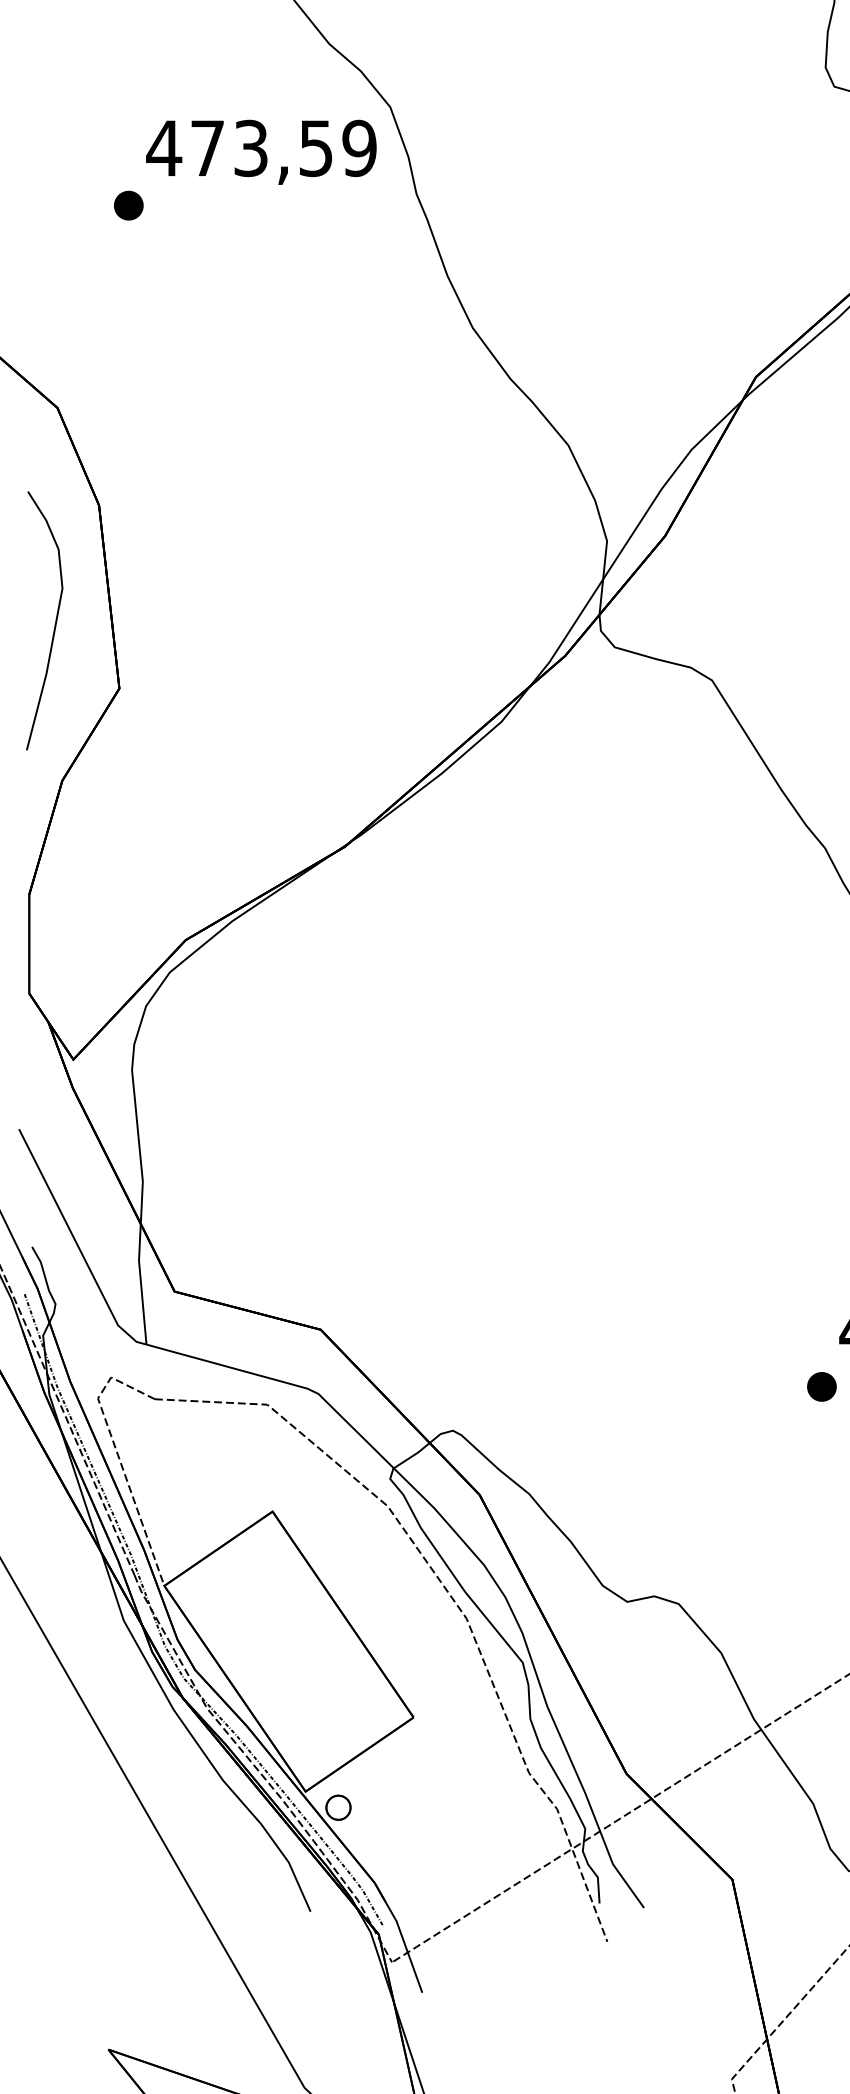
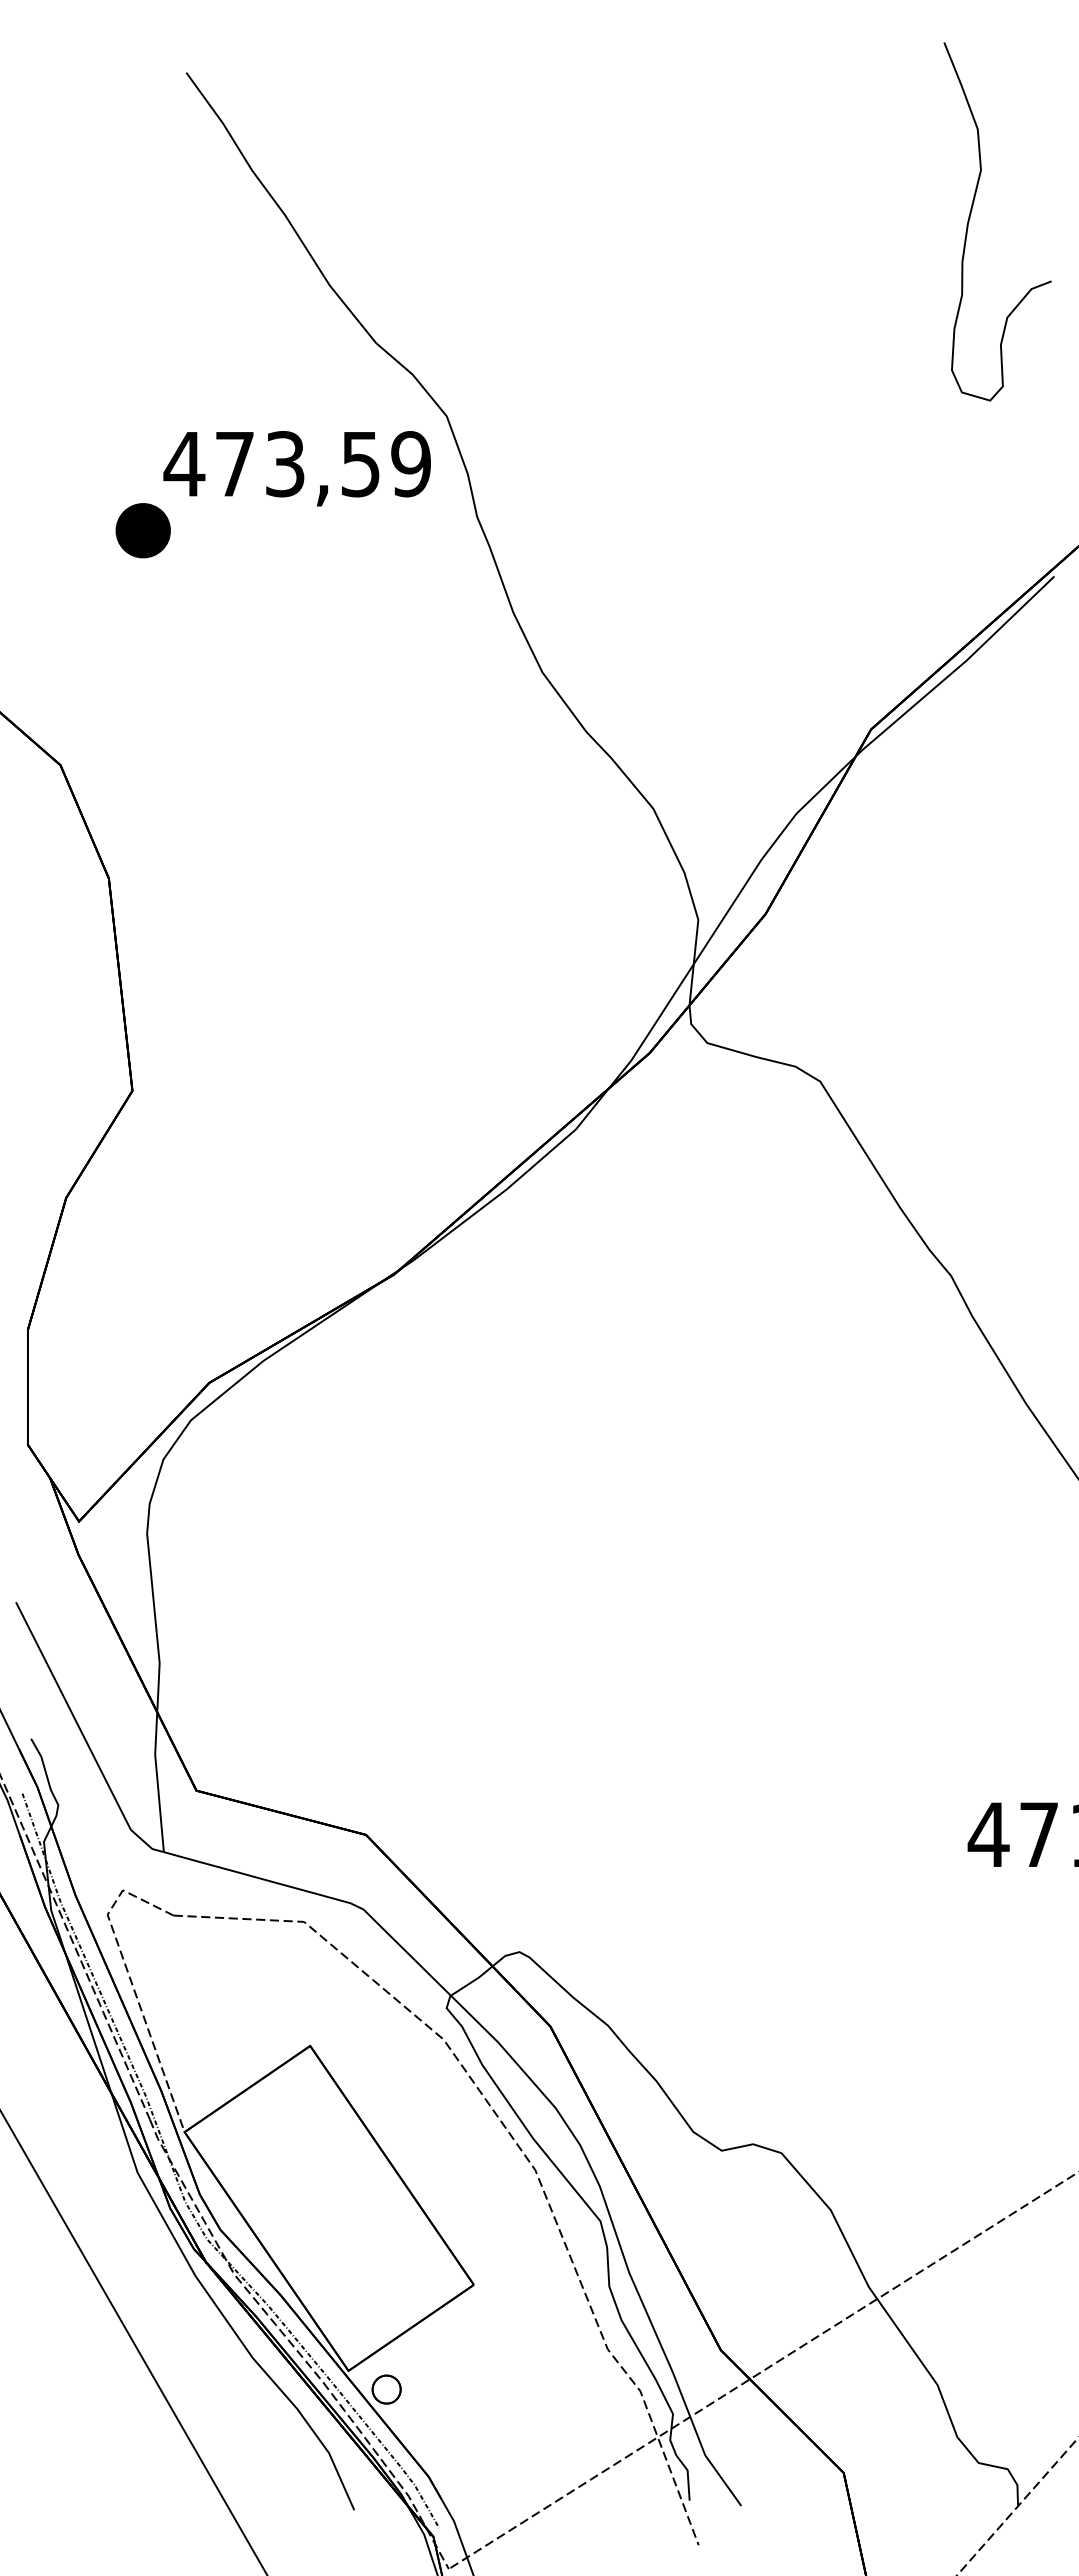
part: (128, 205) -> (143, 530), size x1.6
curve: (54, 623) -> (57, 1015), removed
part: (821, 1387) -> (947, 1901), removed

